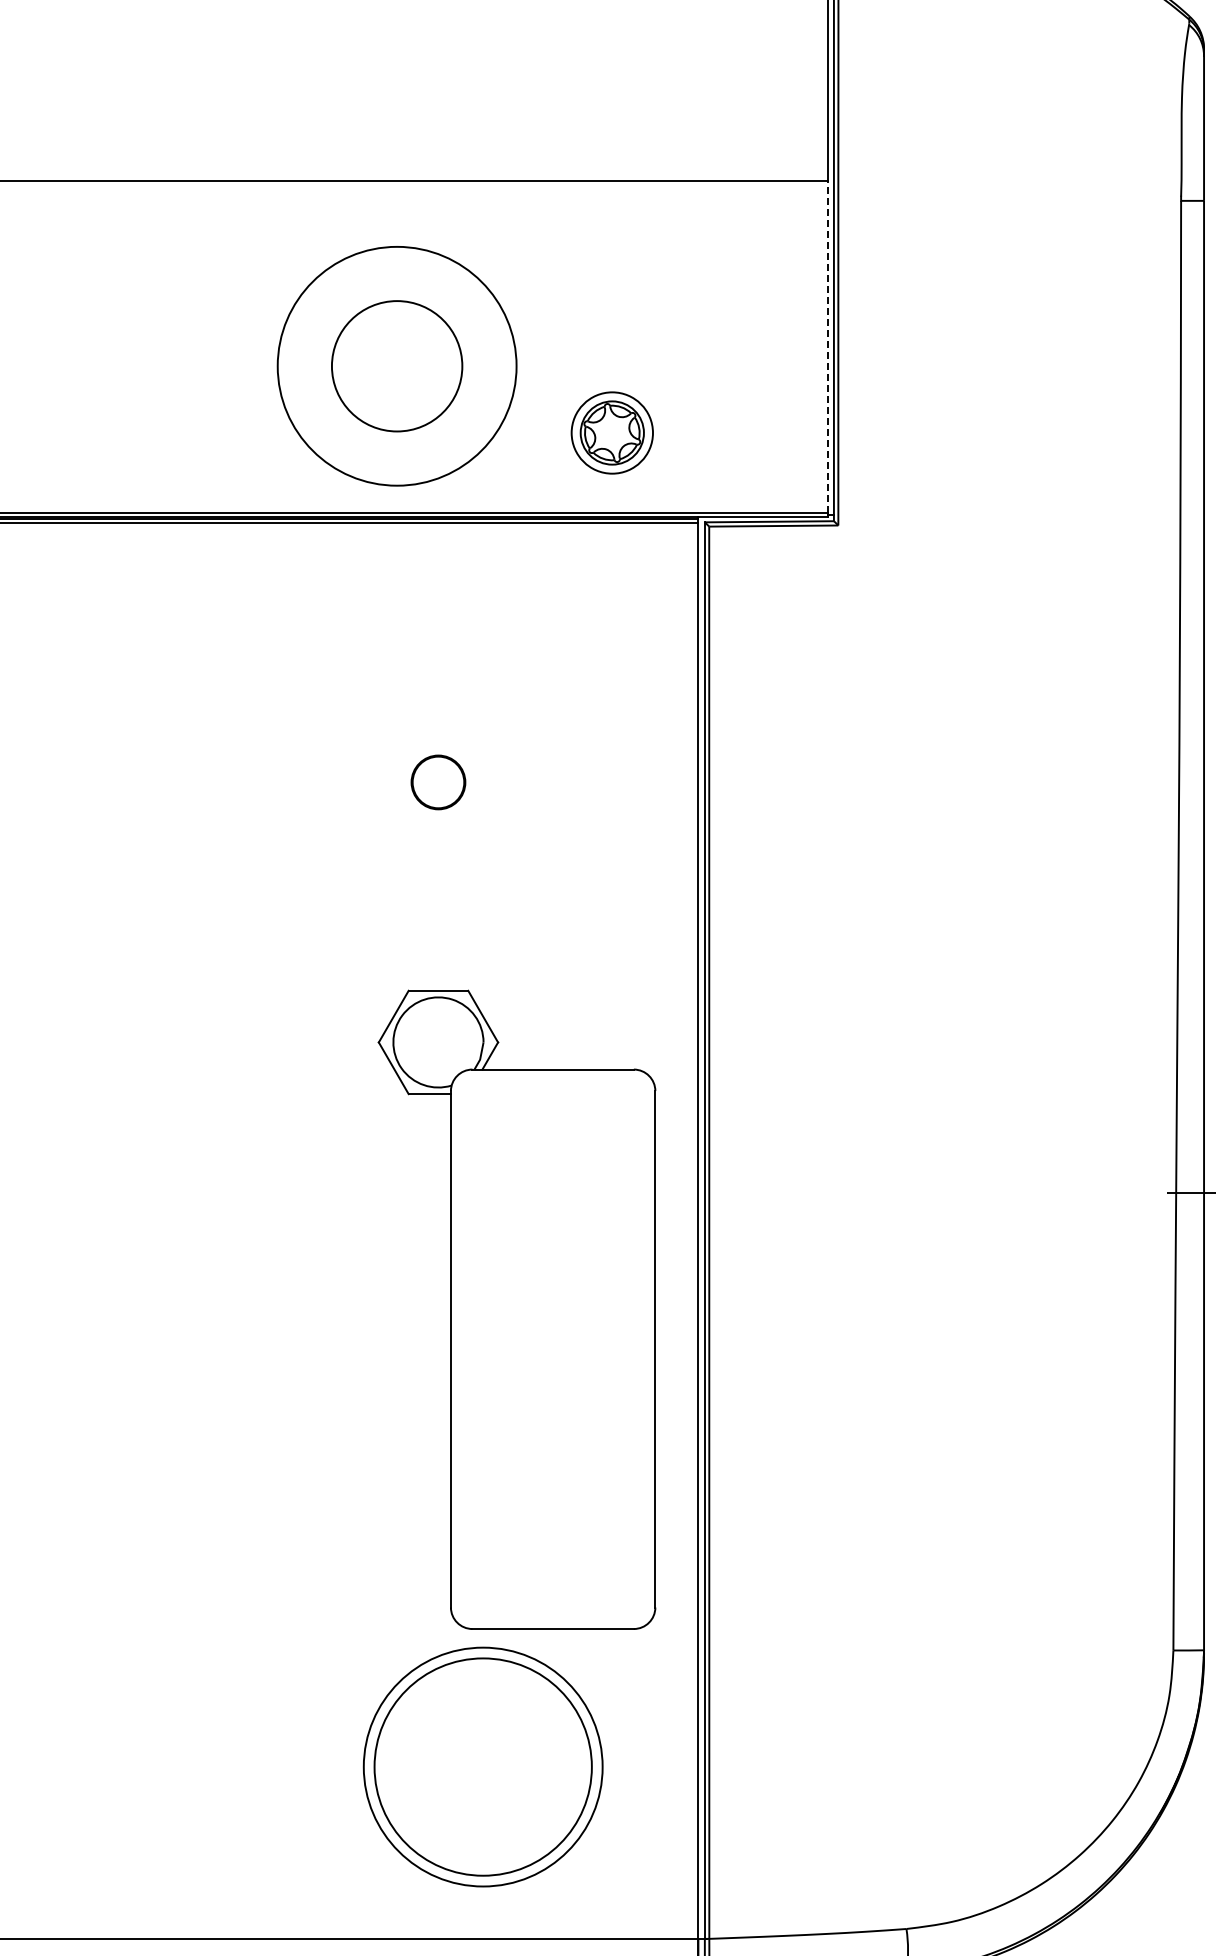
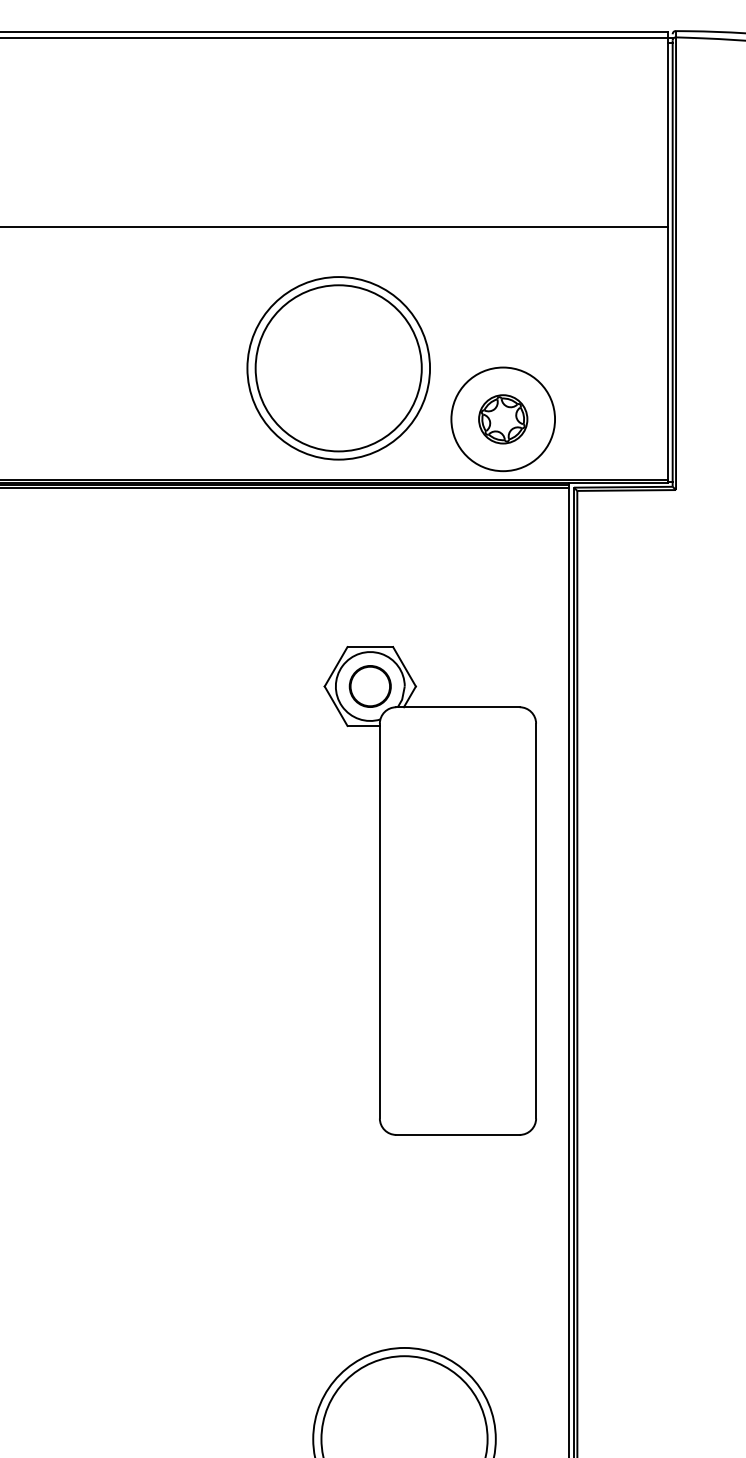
line: (827, 346) -> (667, 353), dashed -> solid
circle: (396, 365) -> (338, 367), size x1.67
circle: (612, 432) -> (503, 418), size x1.67
part: (516, 1309) -> (429, 890), moved

